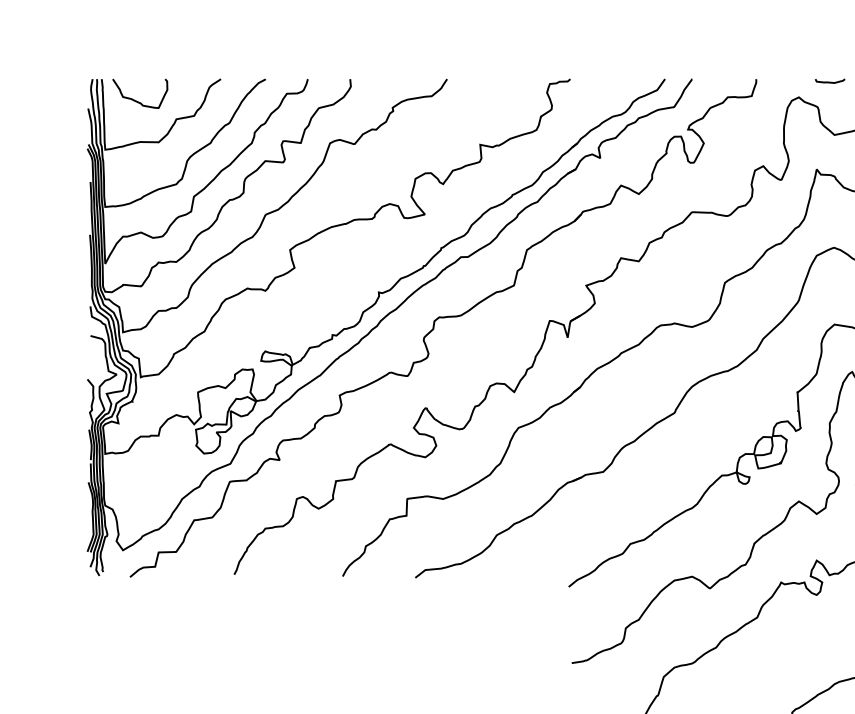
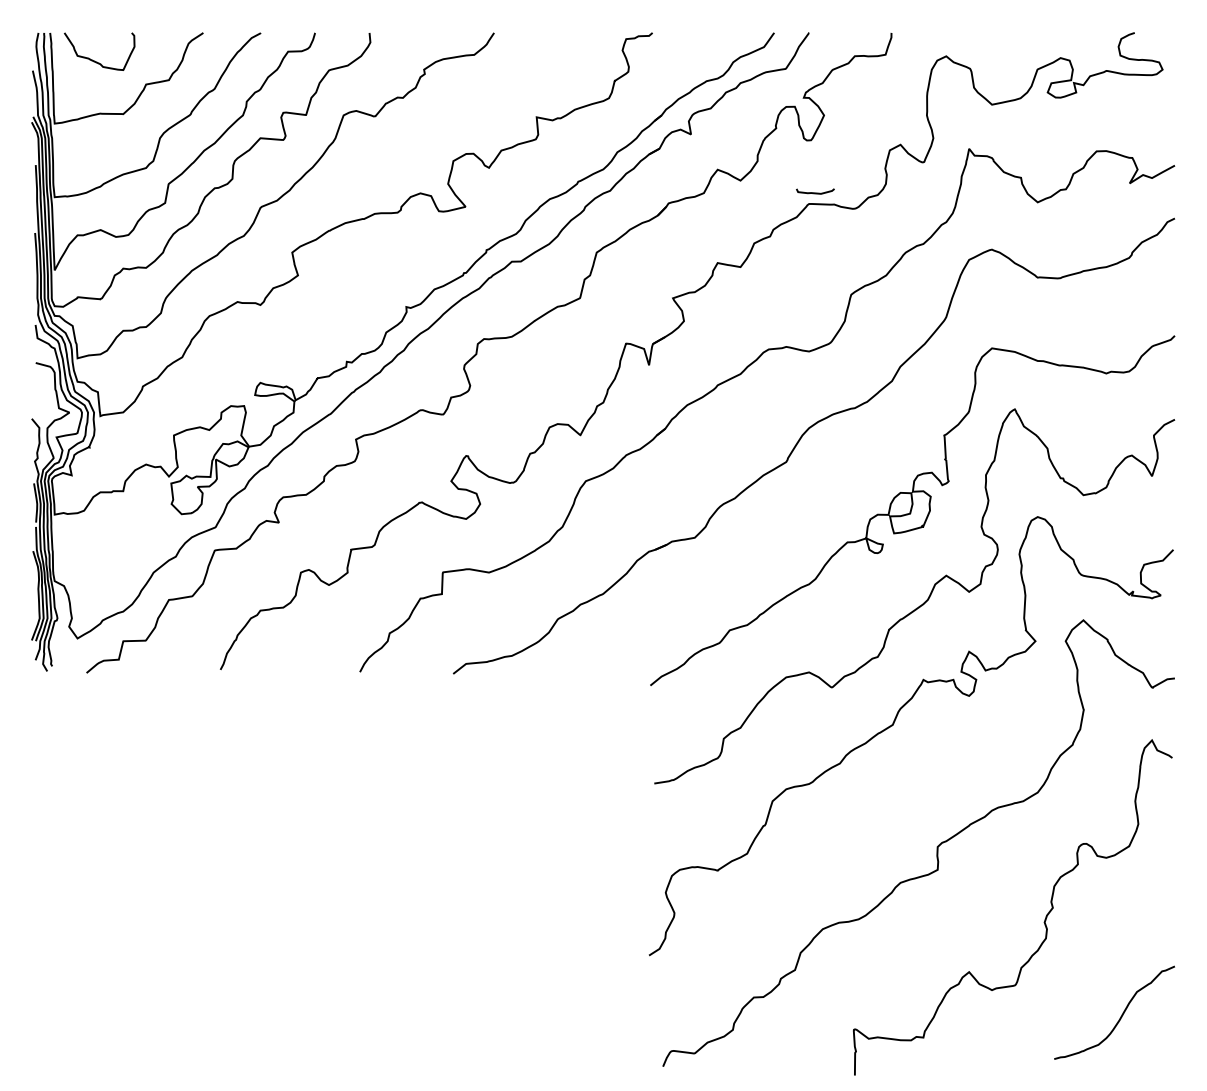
curve: (830, 81) -> (815, 192), moved

